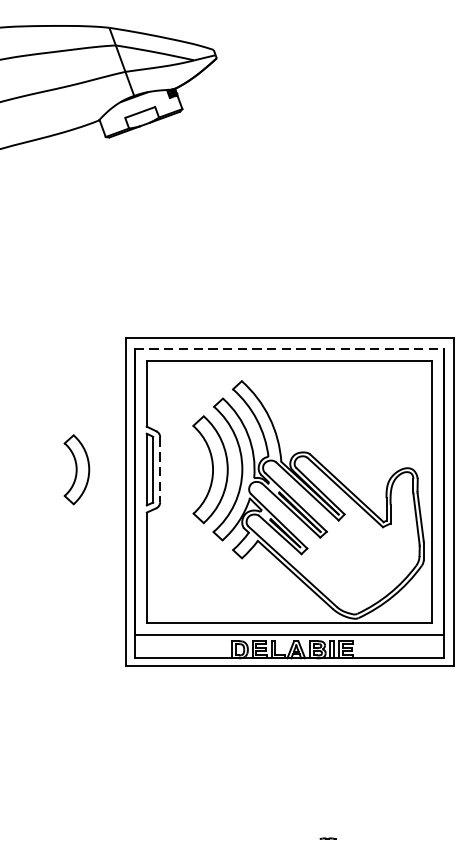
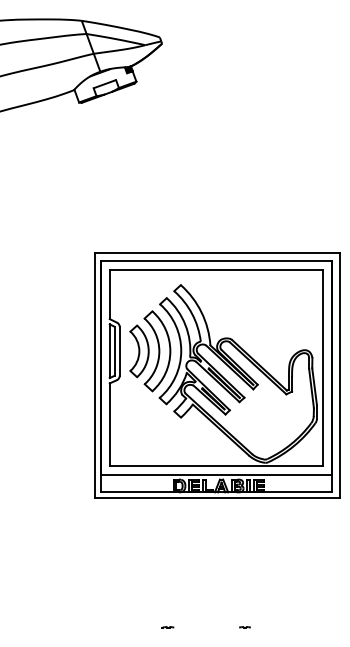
line: (289, 349) -> (216, 261), dashed -> solid
part: (76, 469) -> (139, 351), moved
line: (159, 469) -> (119, 351), dashed -> solid
line: (223, 838) -> (167, 627), added

